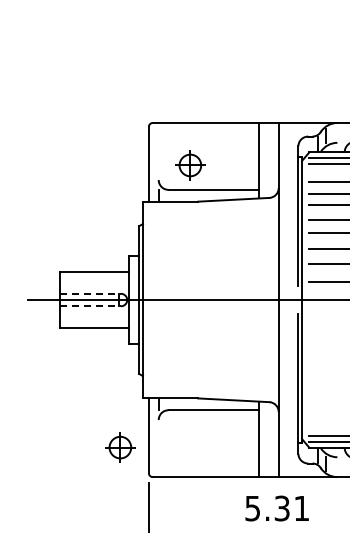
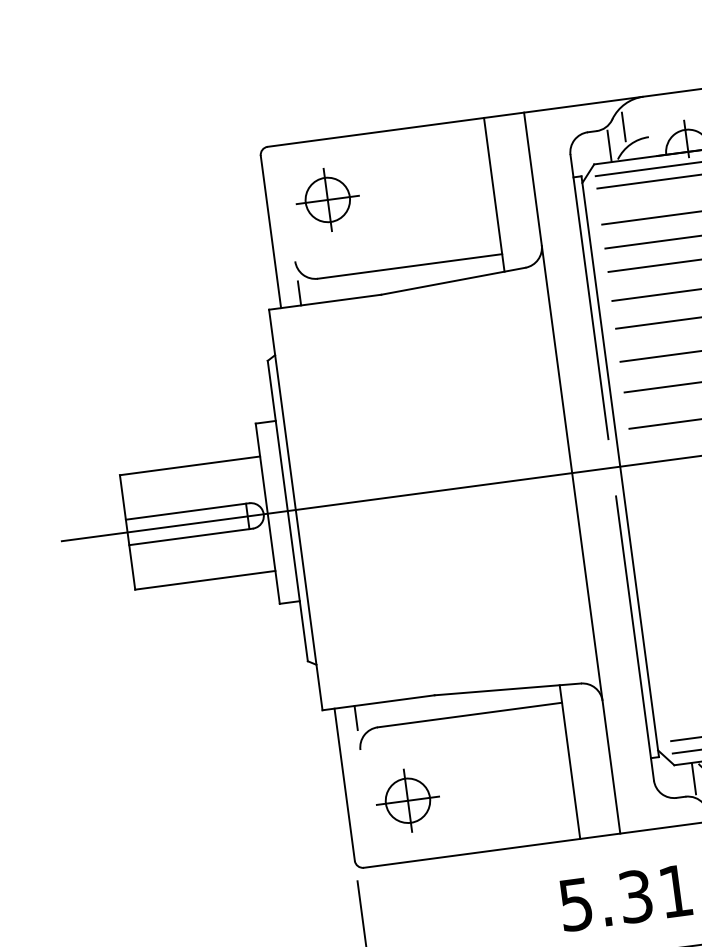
part: (190, 165) -> (328, 199), moved
line: (91, 293) -> (189, 510), dashed -> solid
line: (91, 306) -> (192, 537), dashed -> solid
part: (120, 447) -> (408, 800), moved

